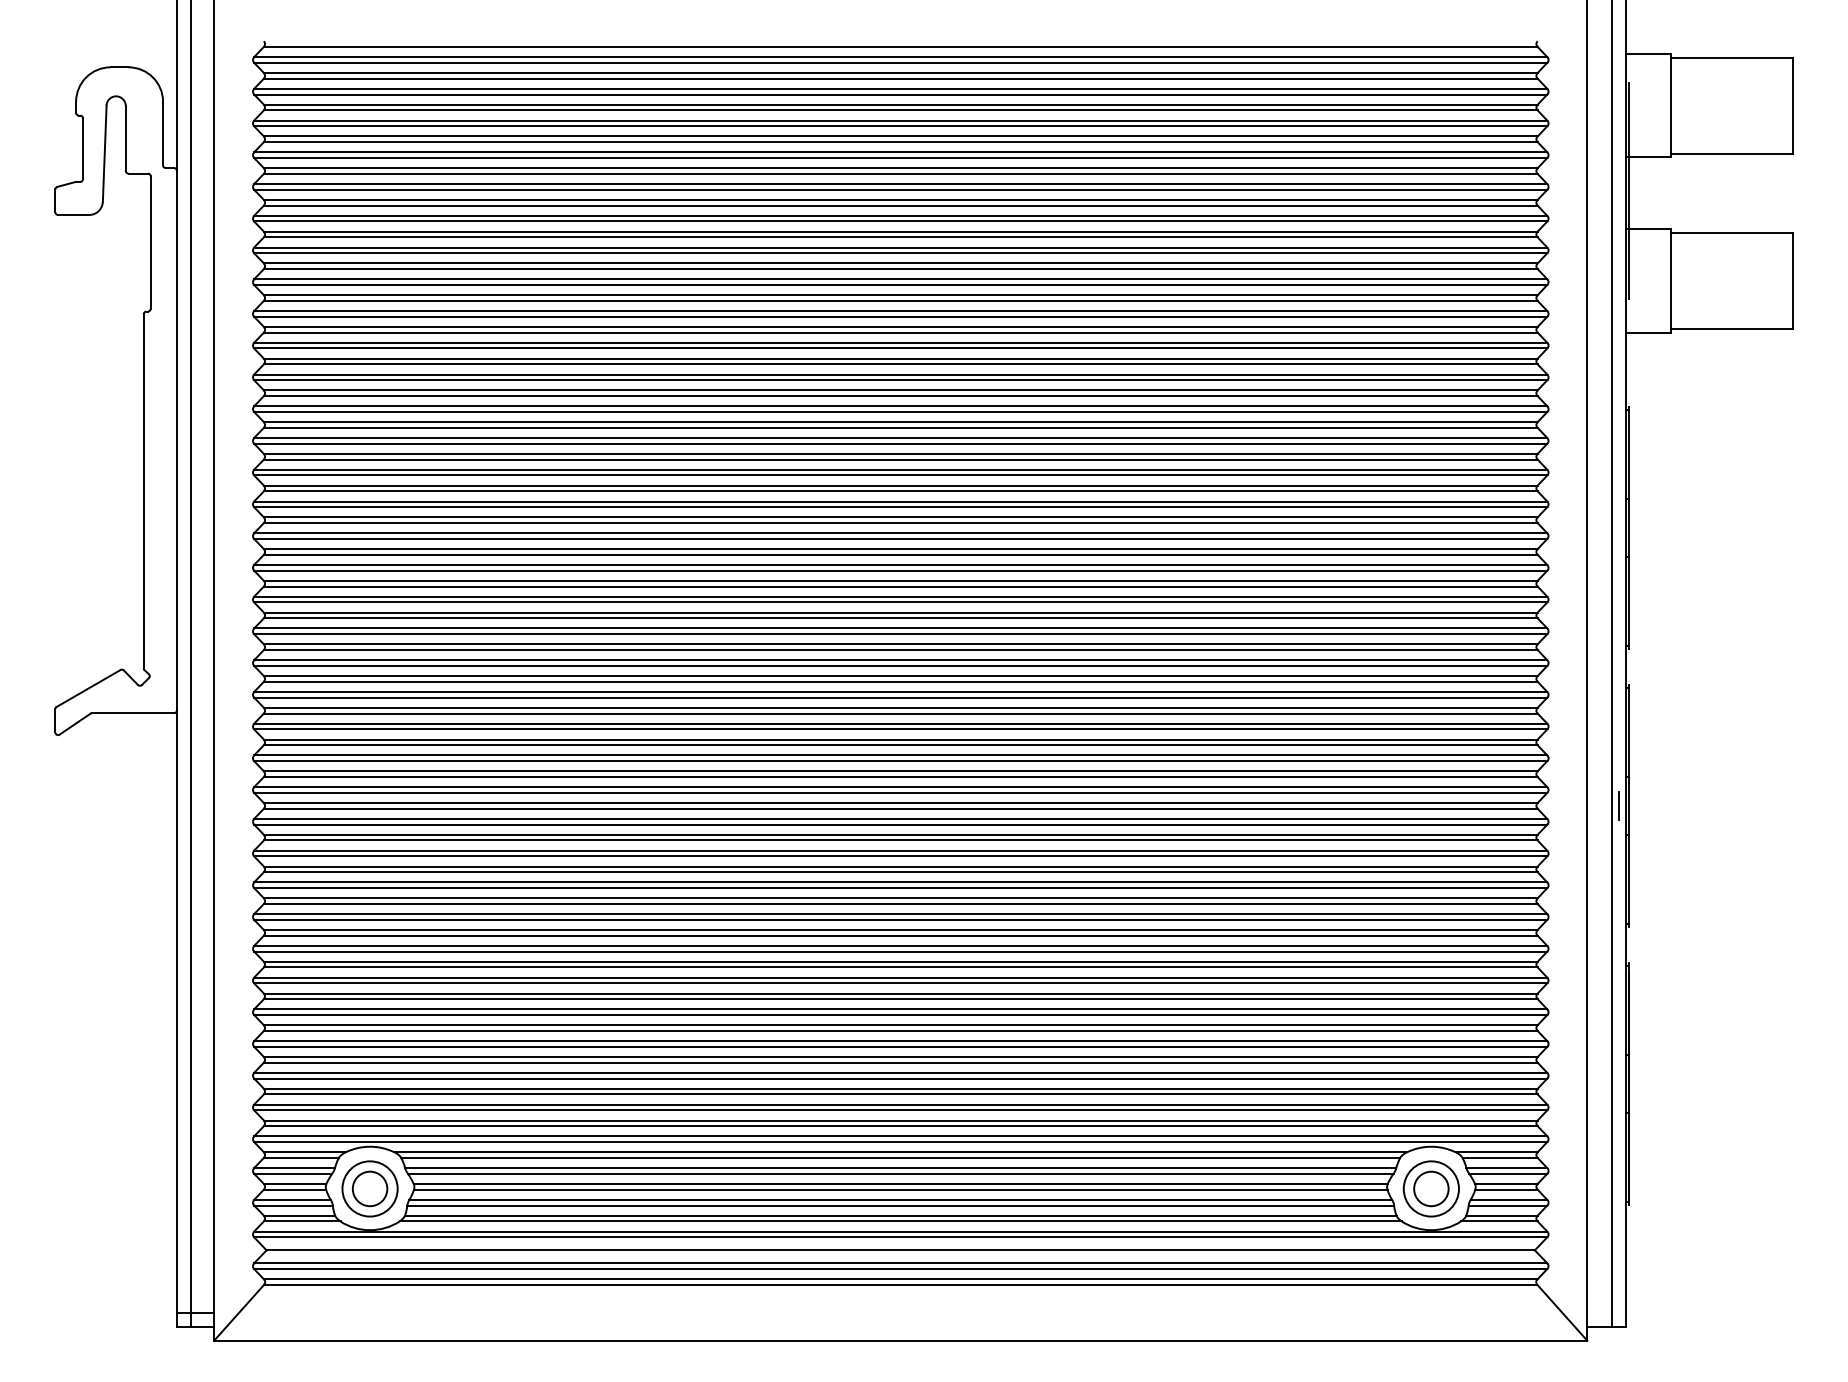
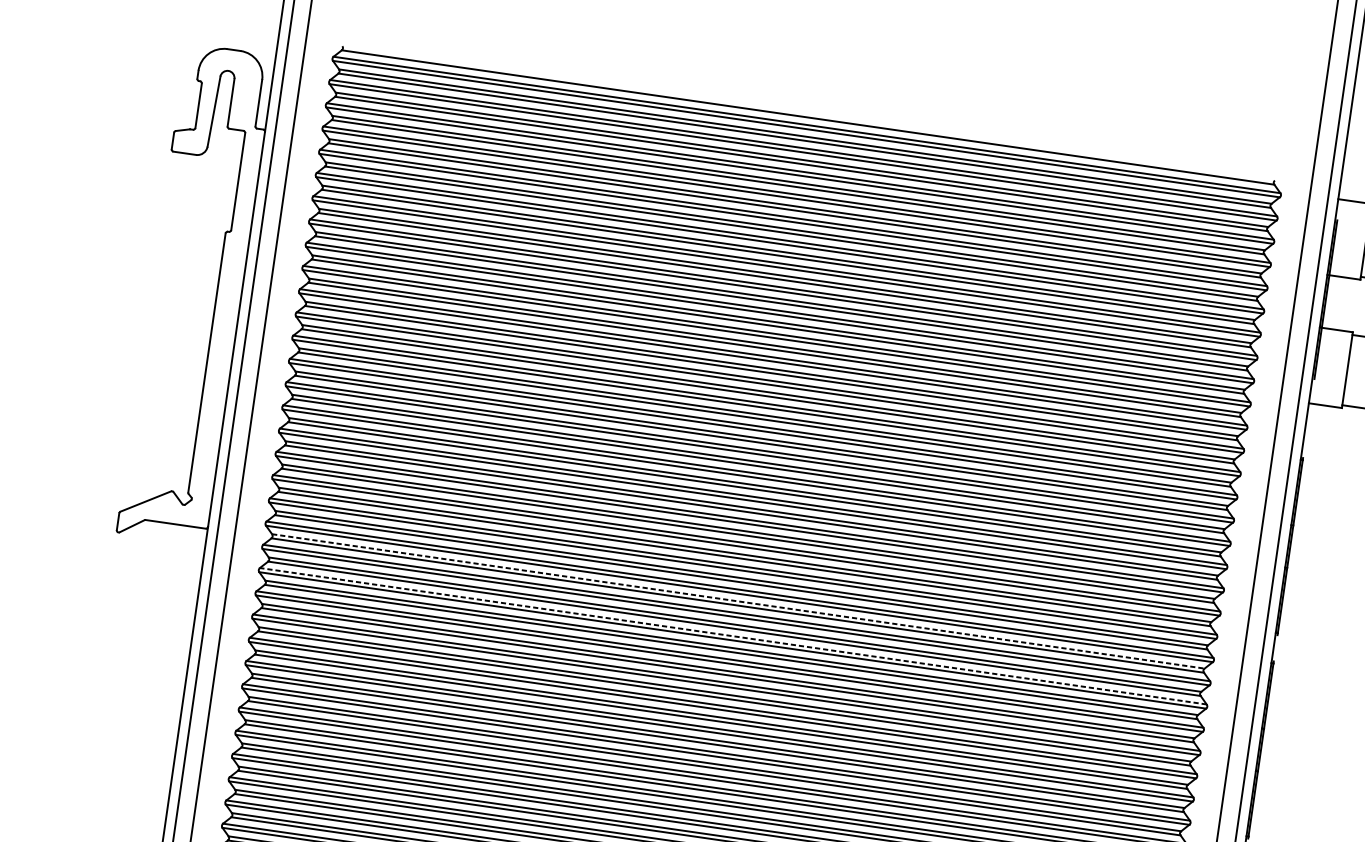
line: (900, 707) -> (738, 601), solid -> dashed
line: (900, 755) -> (733, 636), solid -> dashed
line: (1619, 805) -> (1254, 748), removed

